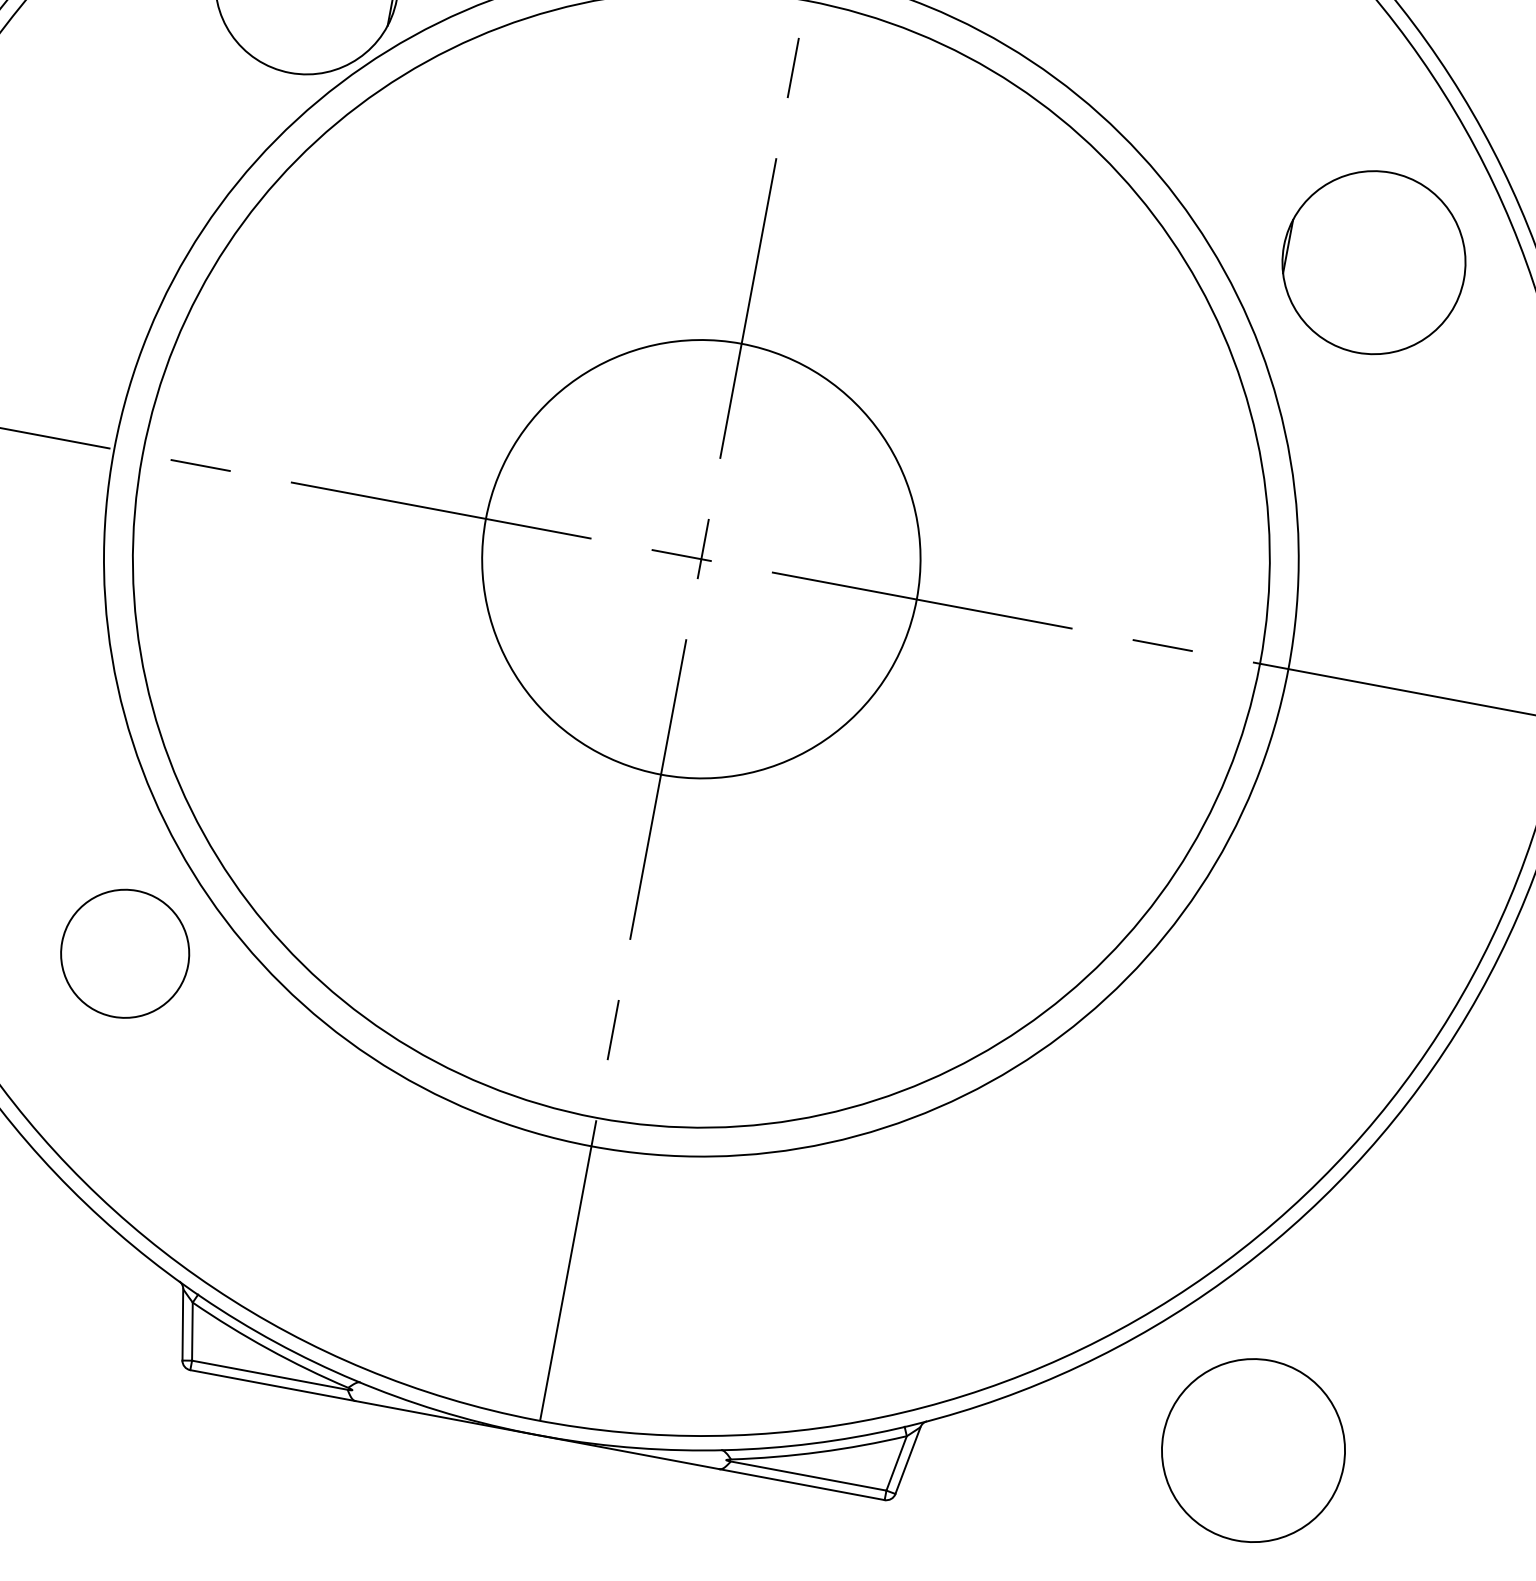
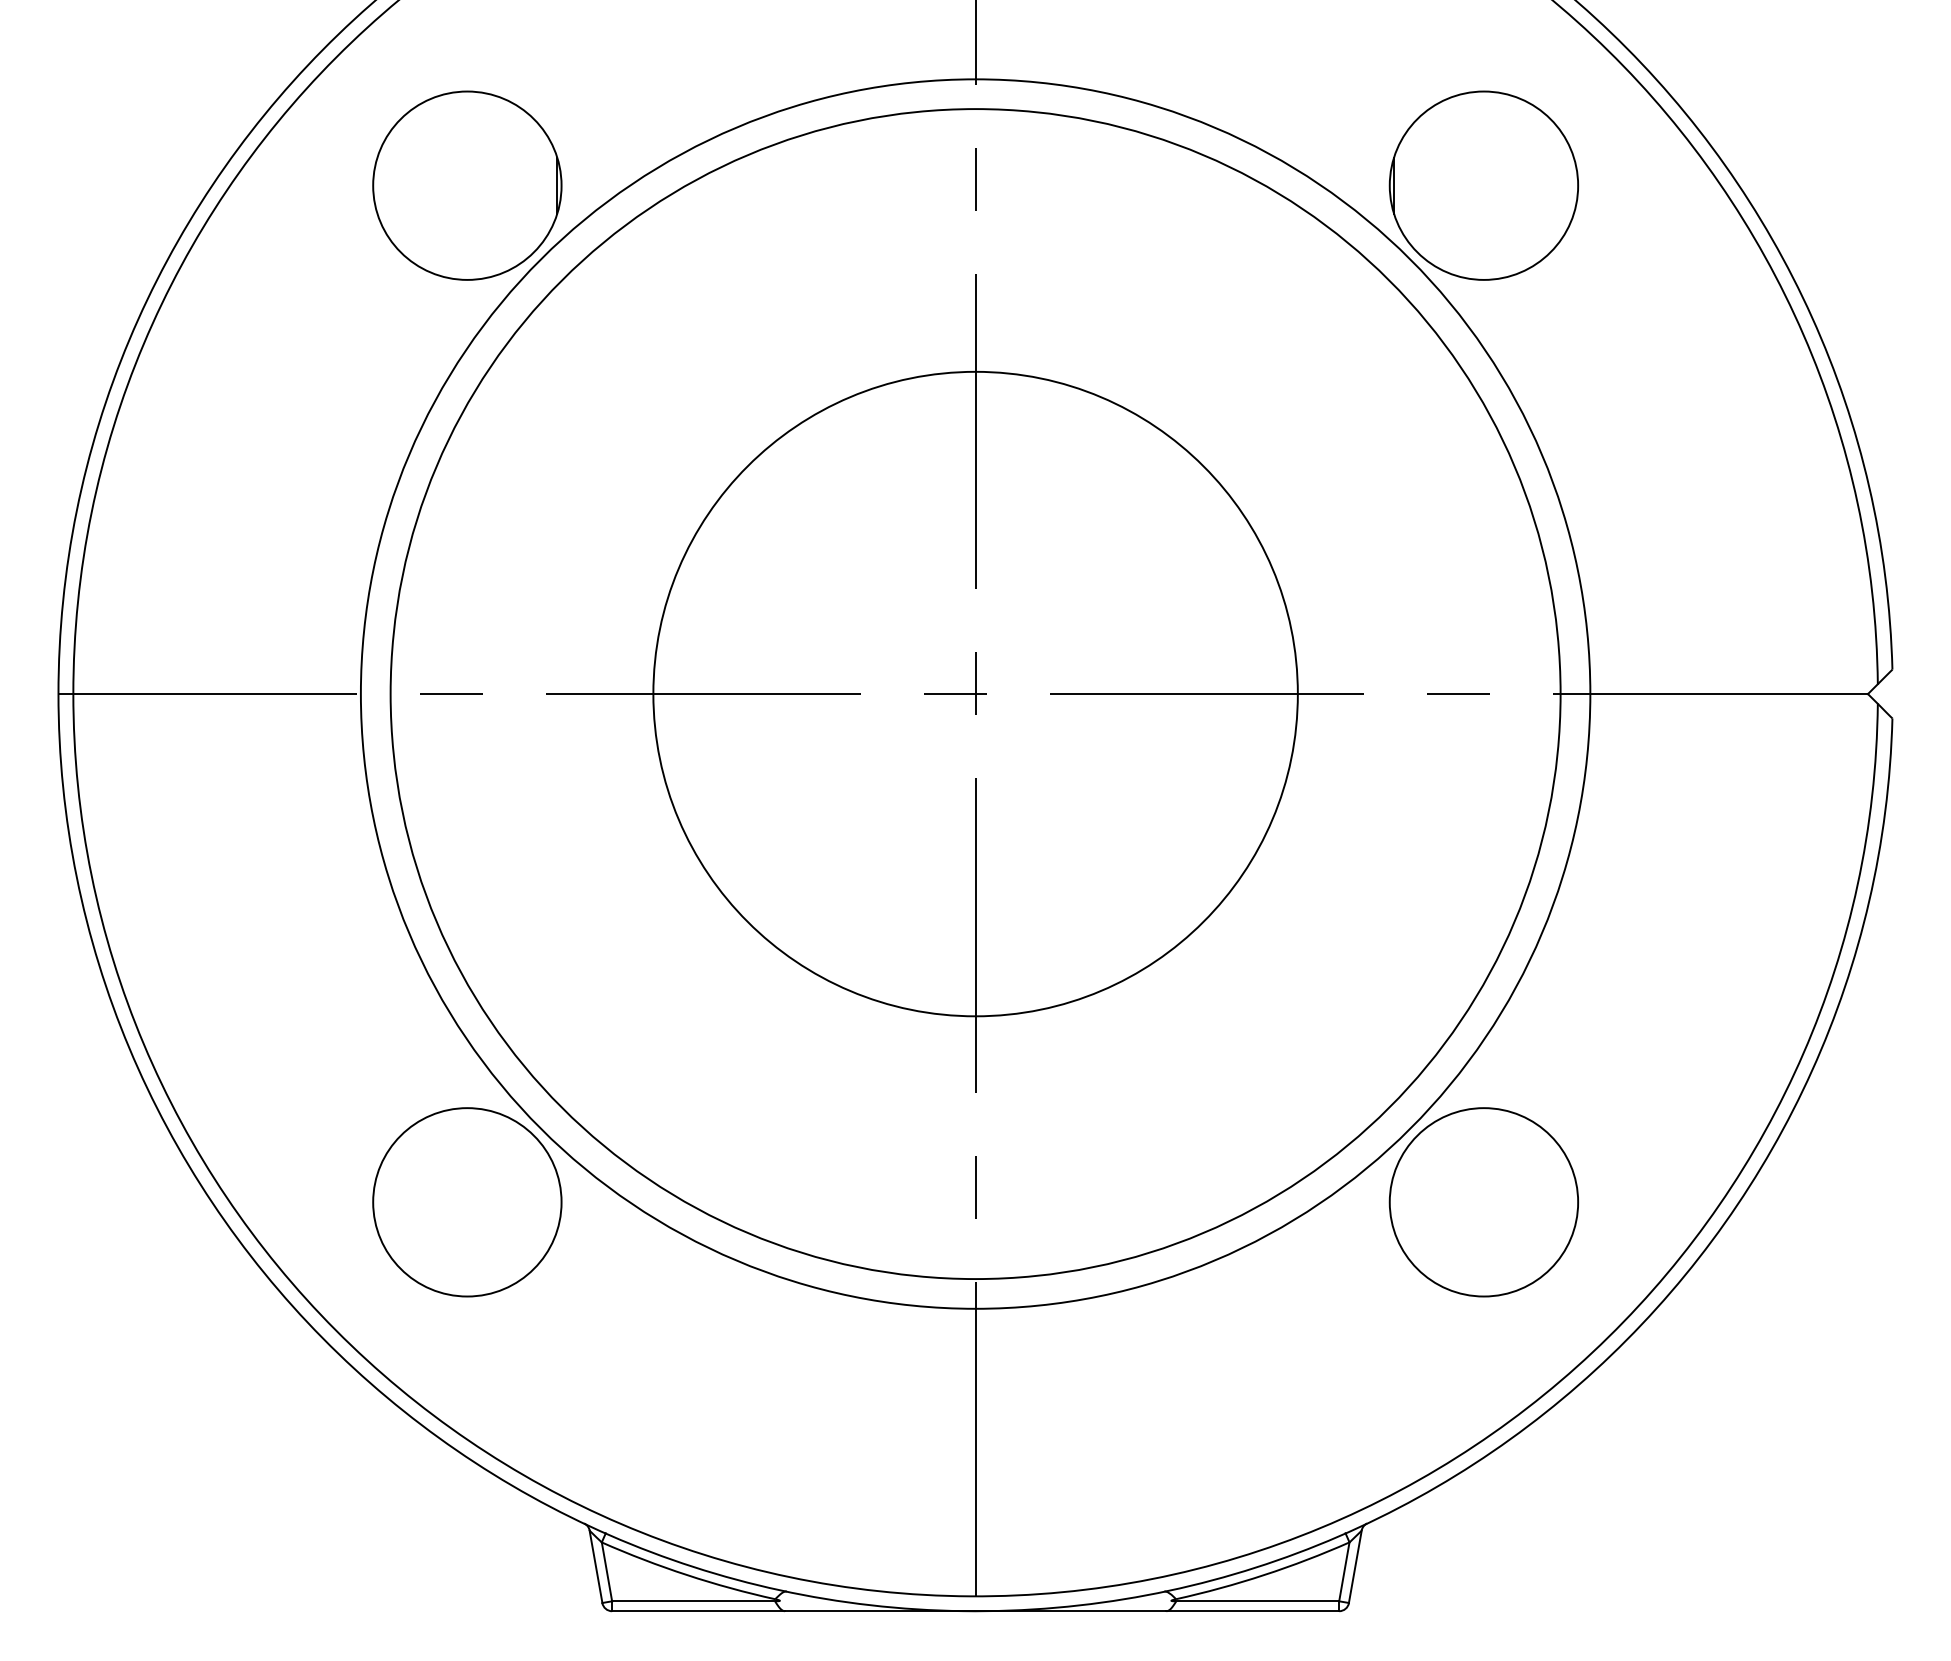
part: (1373, 262) -> (1483, 185), moved
circle: (701, 558) -> (975, 693), size x1.43
circle: (125, 953) -> (467, 1202), size x1.43
circle: (1253, 1450) -> (1483, 1202), moved

